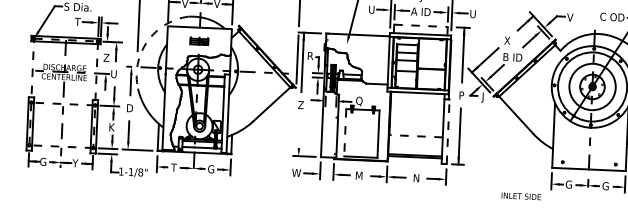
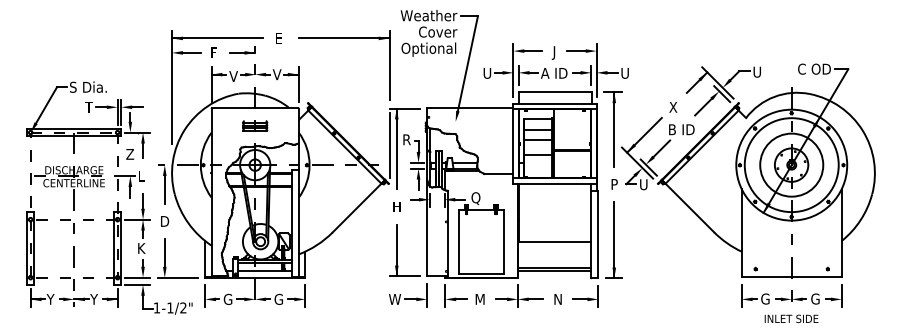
text: (570, 17) -> (757, 71), V -> U
line: (421, 25) -> (555, 92), dashed -> solid
arc: (147, 42) -> (184, 130), dashed -> solid
text: (113, 73) -> (140, 175), U -> L
text: (482, 97) -> (643, 185), J -> U
text: (300, 104) -> (396, 206), Z -> H
line: (448, 131) -> (598, 234), dashed -> solid
line: (345, 133) -> (458, 242), dashed -> solid
line: (415, 136) -> (554, 242), dashed -> solid
line: (299, 137) -> (396, 250), added
text: (43, 161) -> (50, 298), G -> Y
text: (173, 166) -> (227, 298), T -> G
text: (140, 172) -> (183, 307), 1-1/8" -> 1-1/2"
text: (521, 196) -> (791, 318), moved

